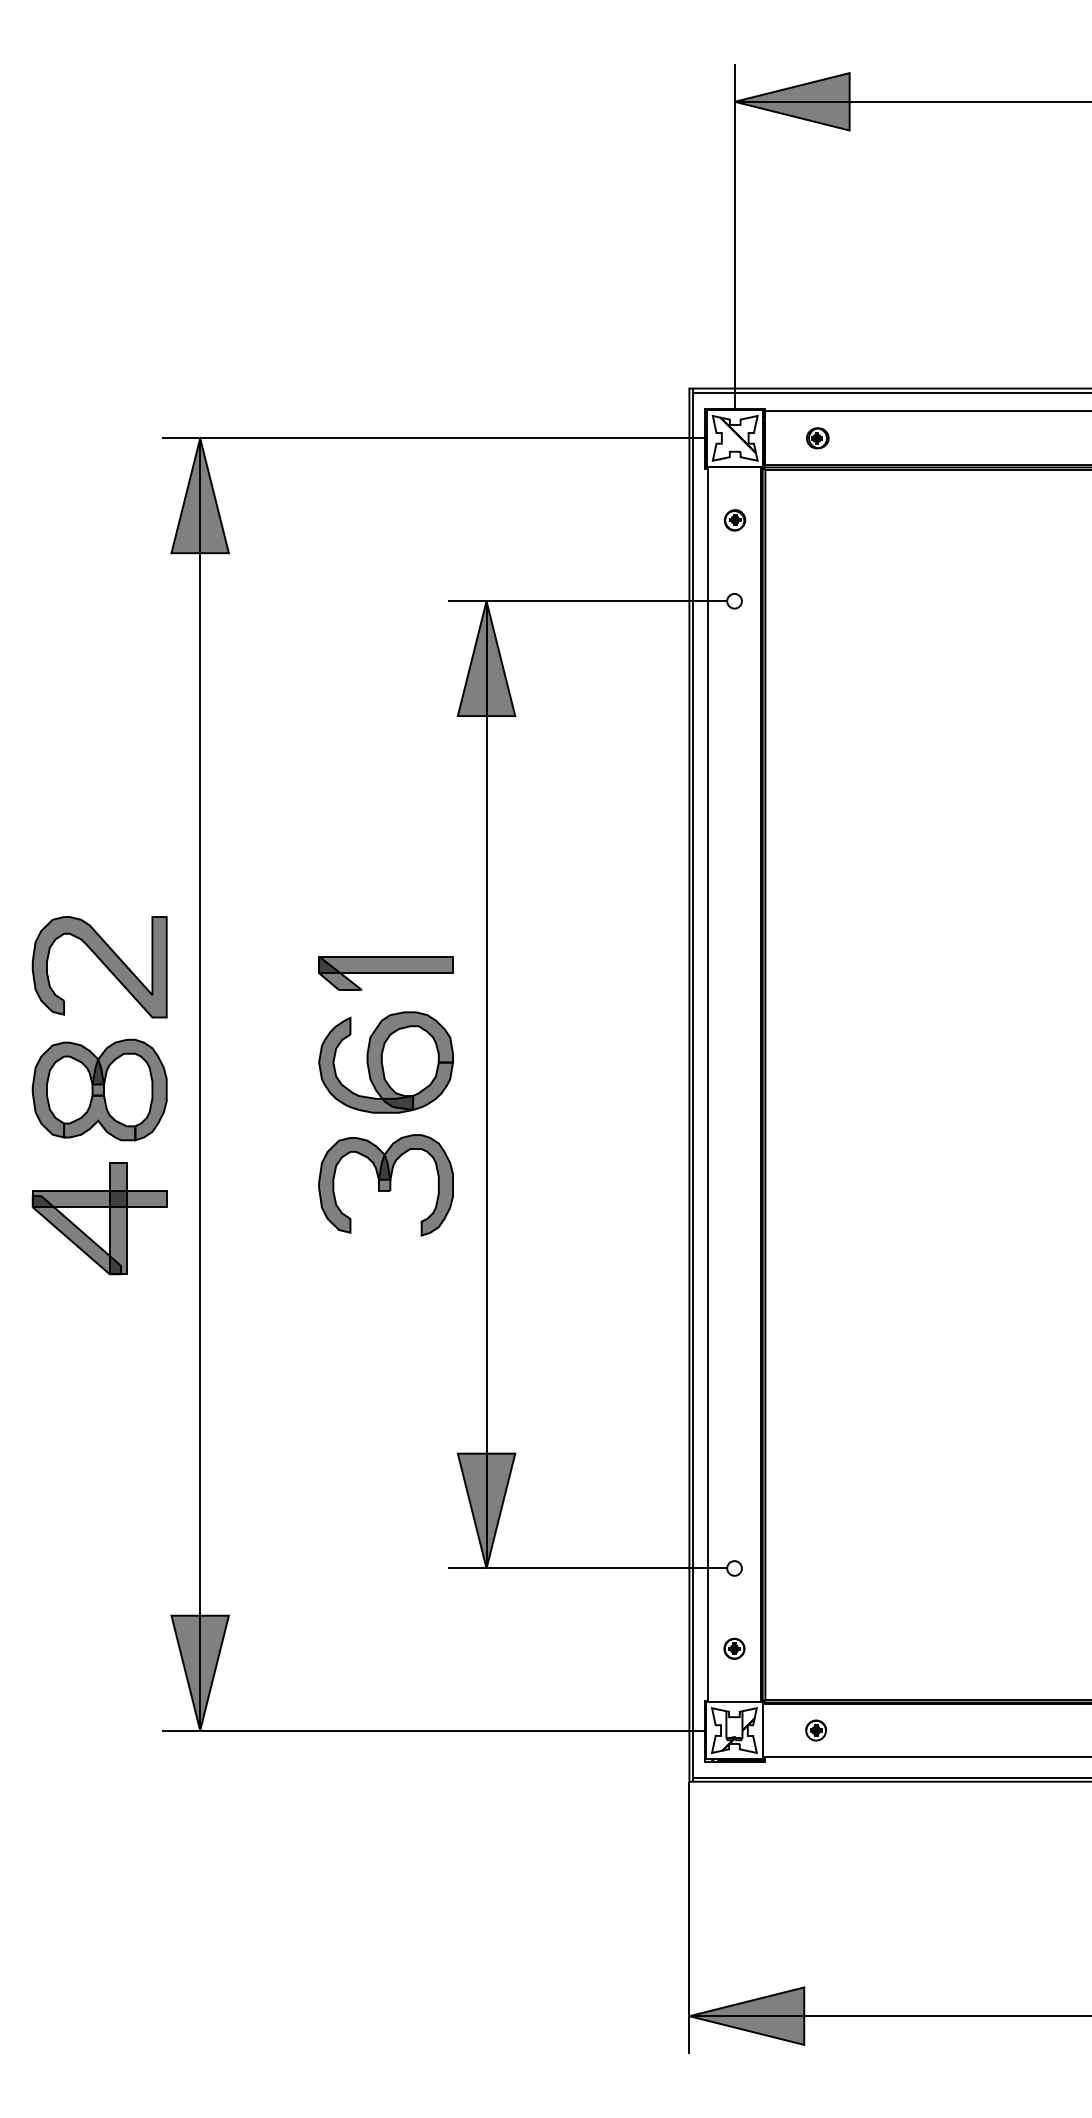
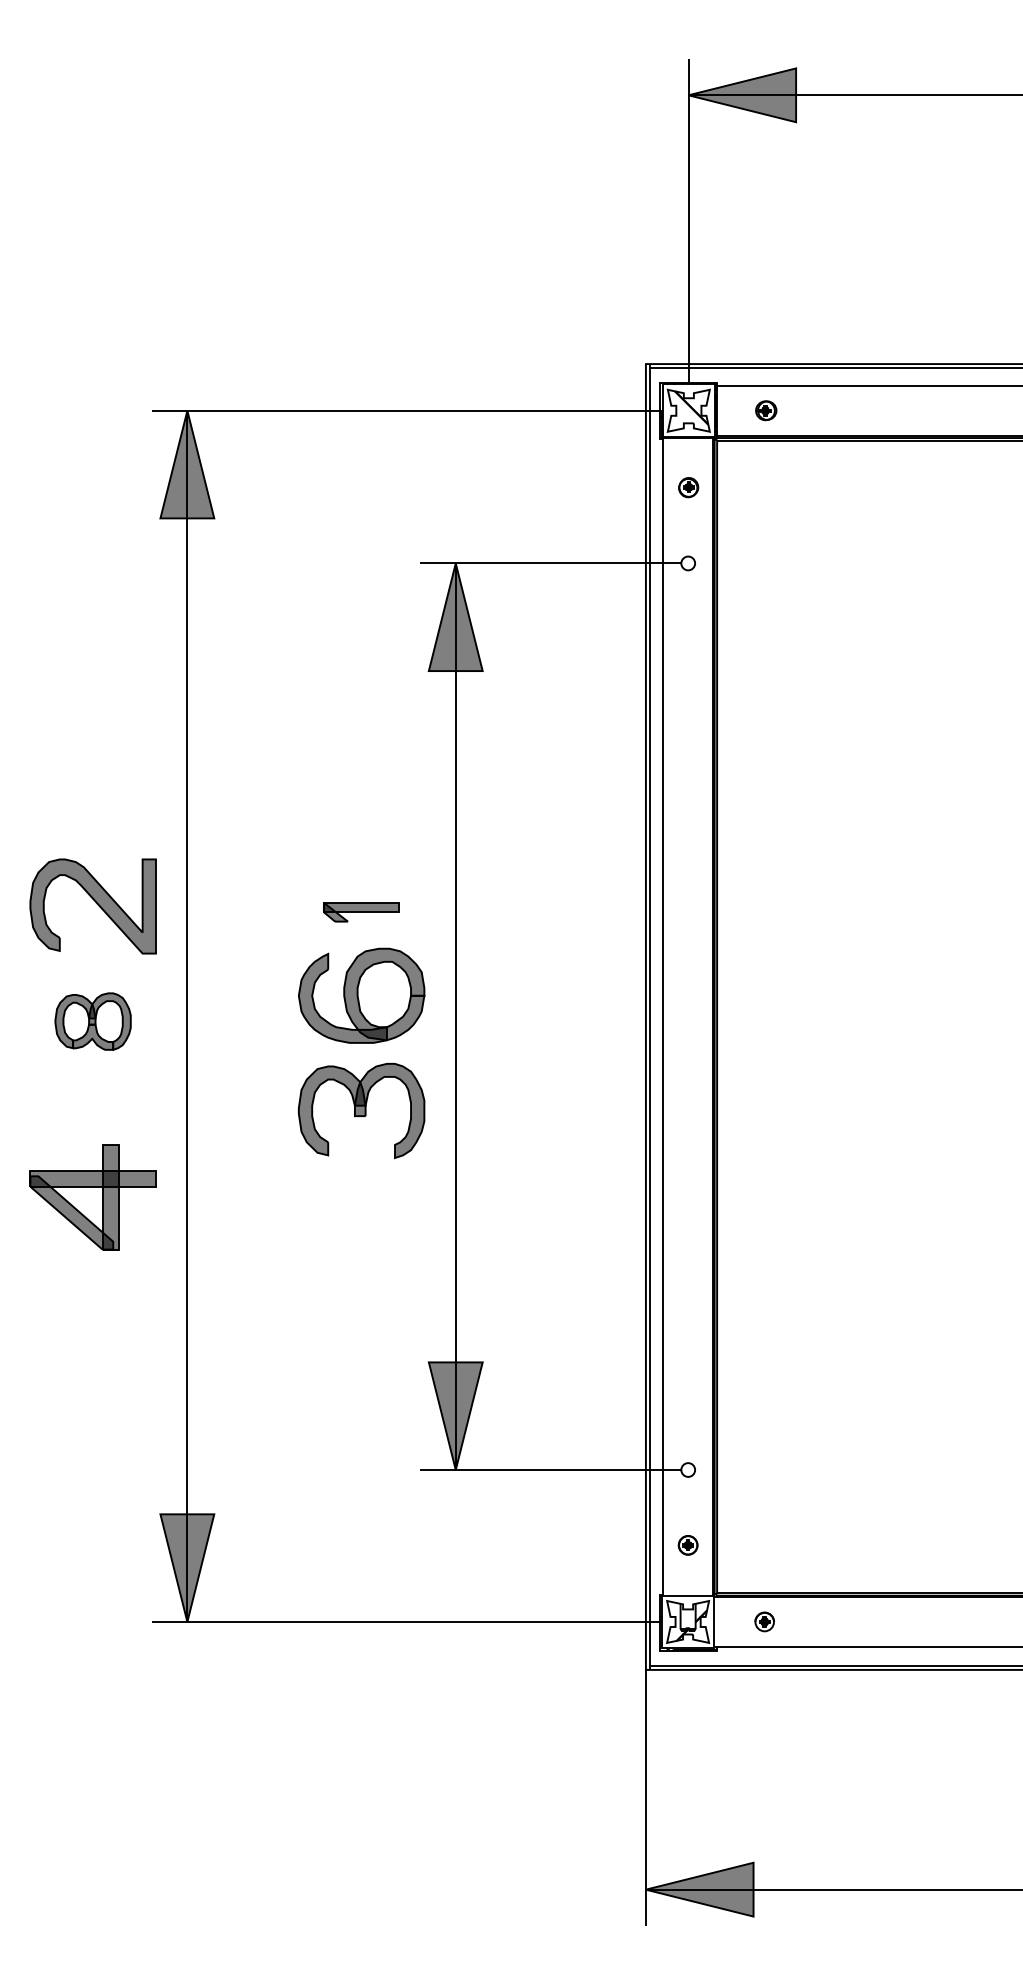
part: (385, 973) -> (361, 912), size x0.6
part: (99, 1089) -> (92, 1021), size x0.6
part: (99, 1218) -> (92, 1197), moved

